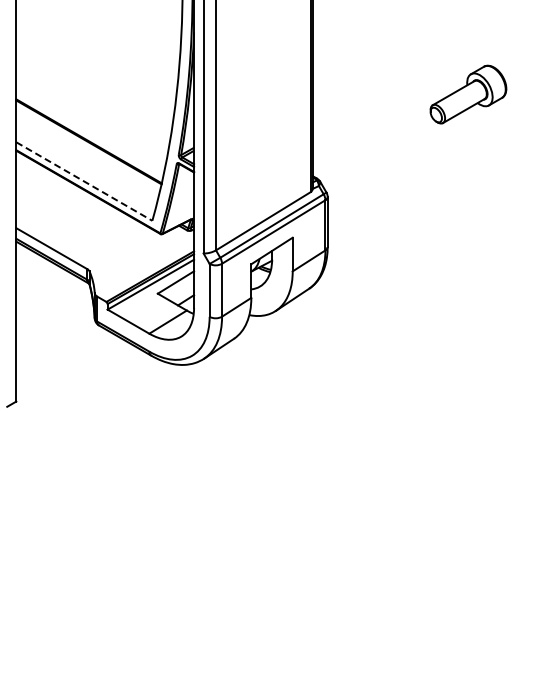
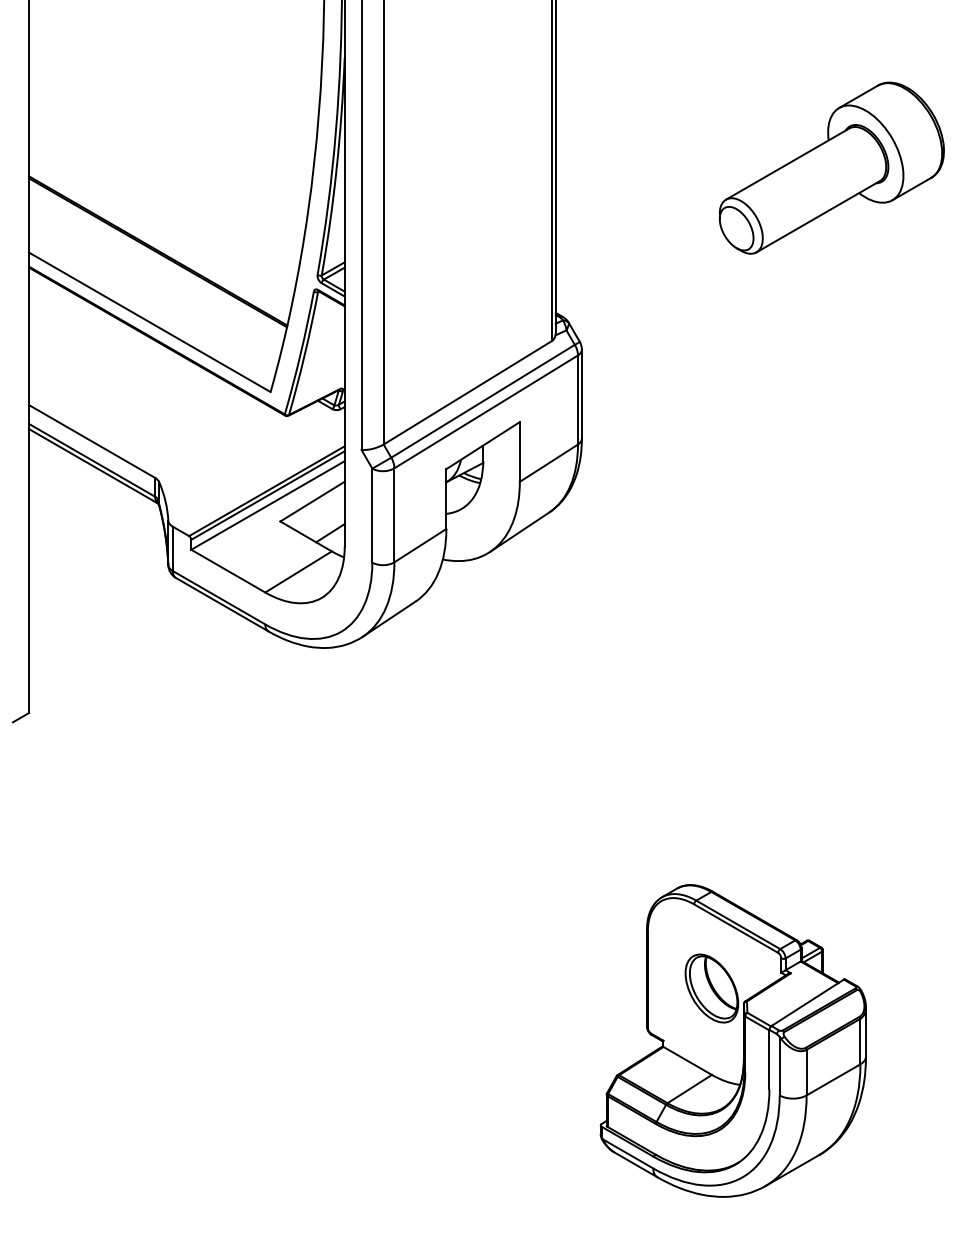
part: (468, 94) -> (831, 167), size x1.67
line: (84, 181) -> (150, 322), dashed -> solid
part: (412, 585) -> (732, 1039), added

